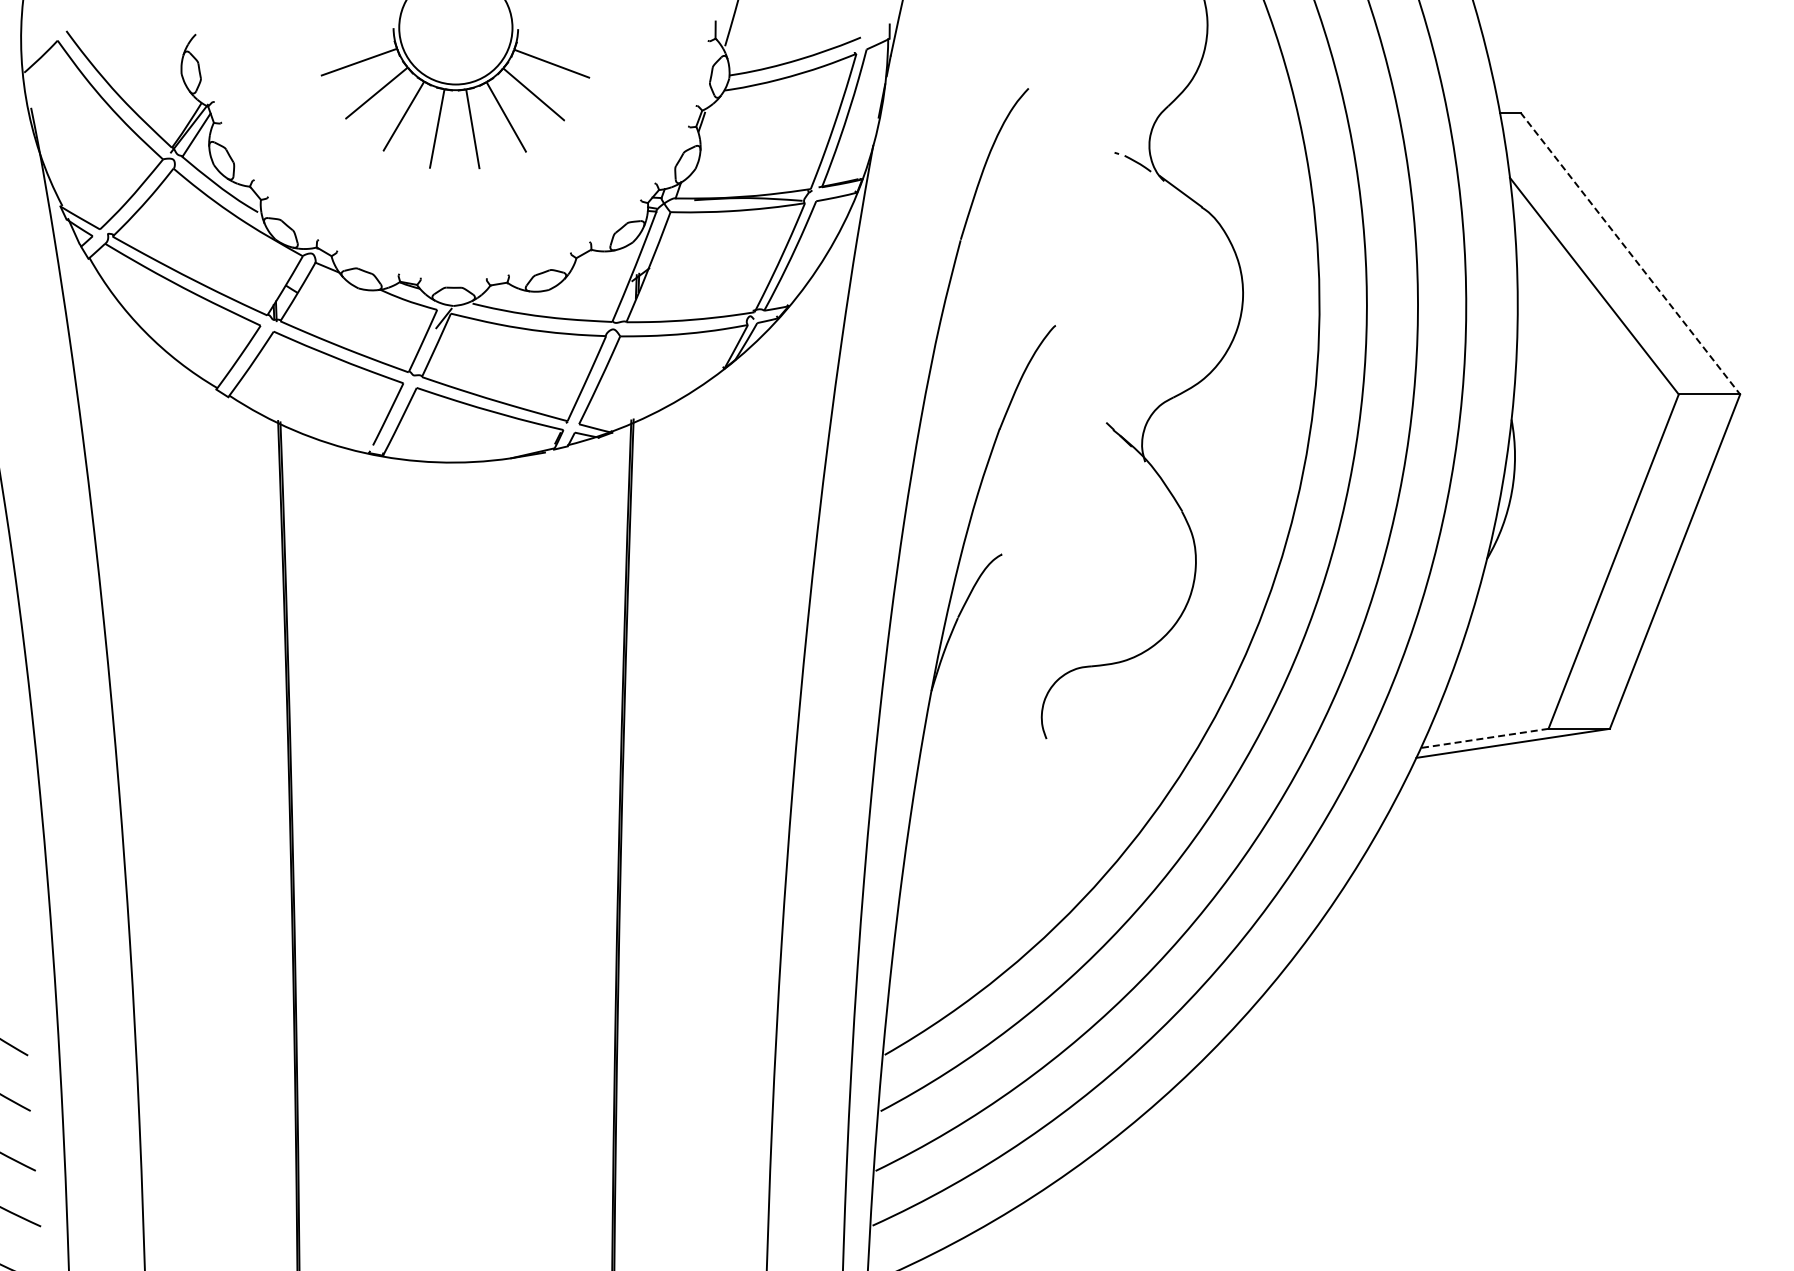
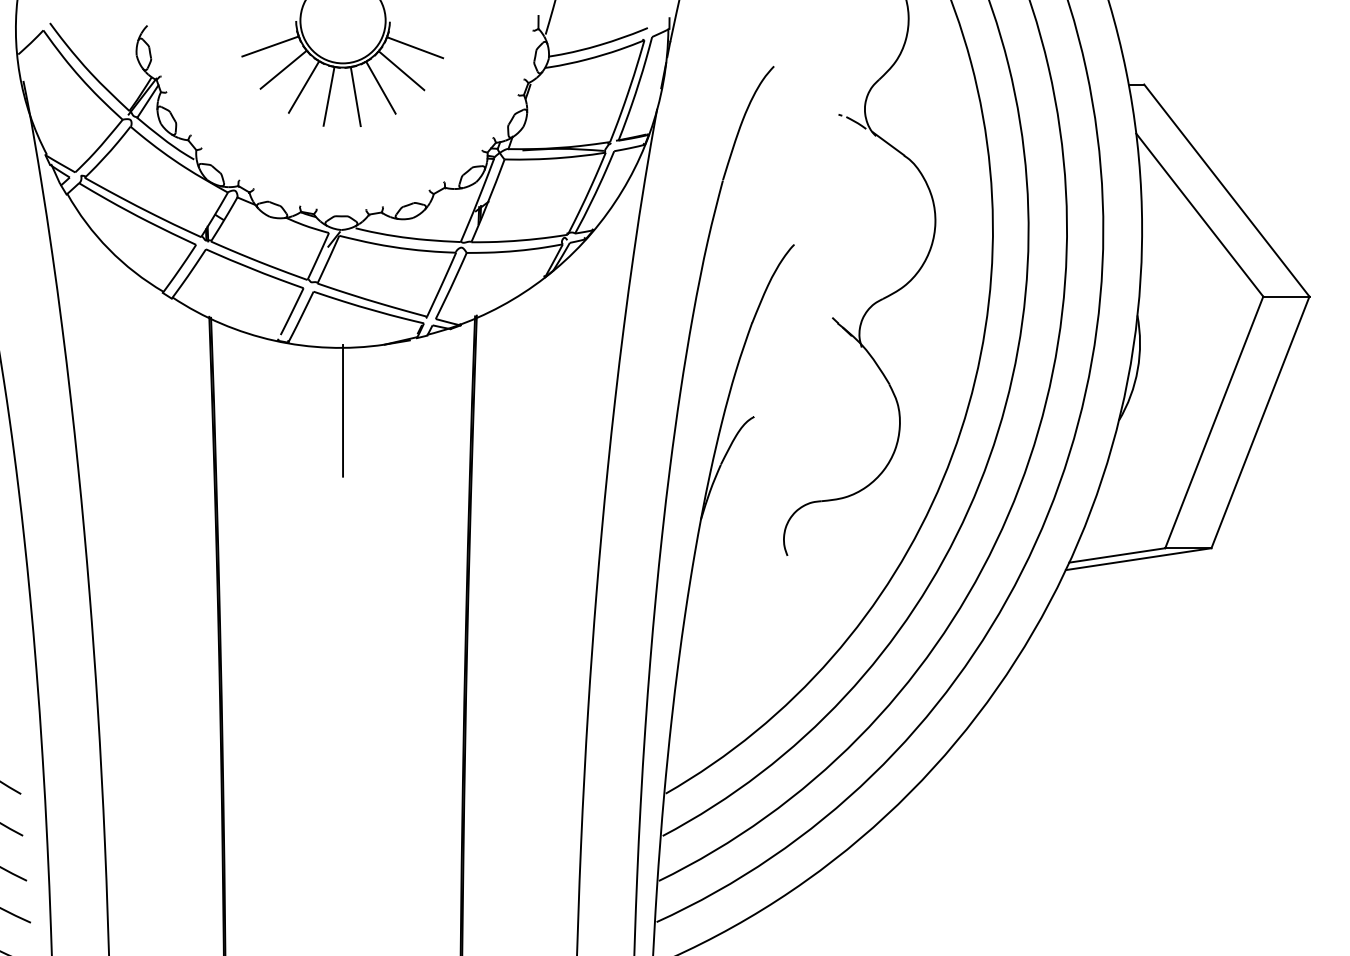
line: (1630, 253) -> (1226, 190), dashed -> solid
line: (455, 545) -> (342, 410), added
line: (1484, 738) -> (1117, 555), dashed -> solid

